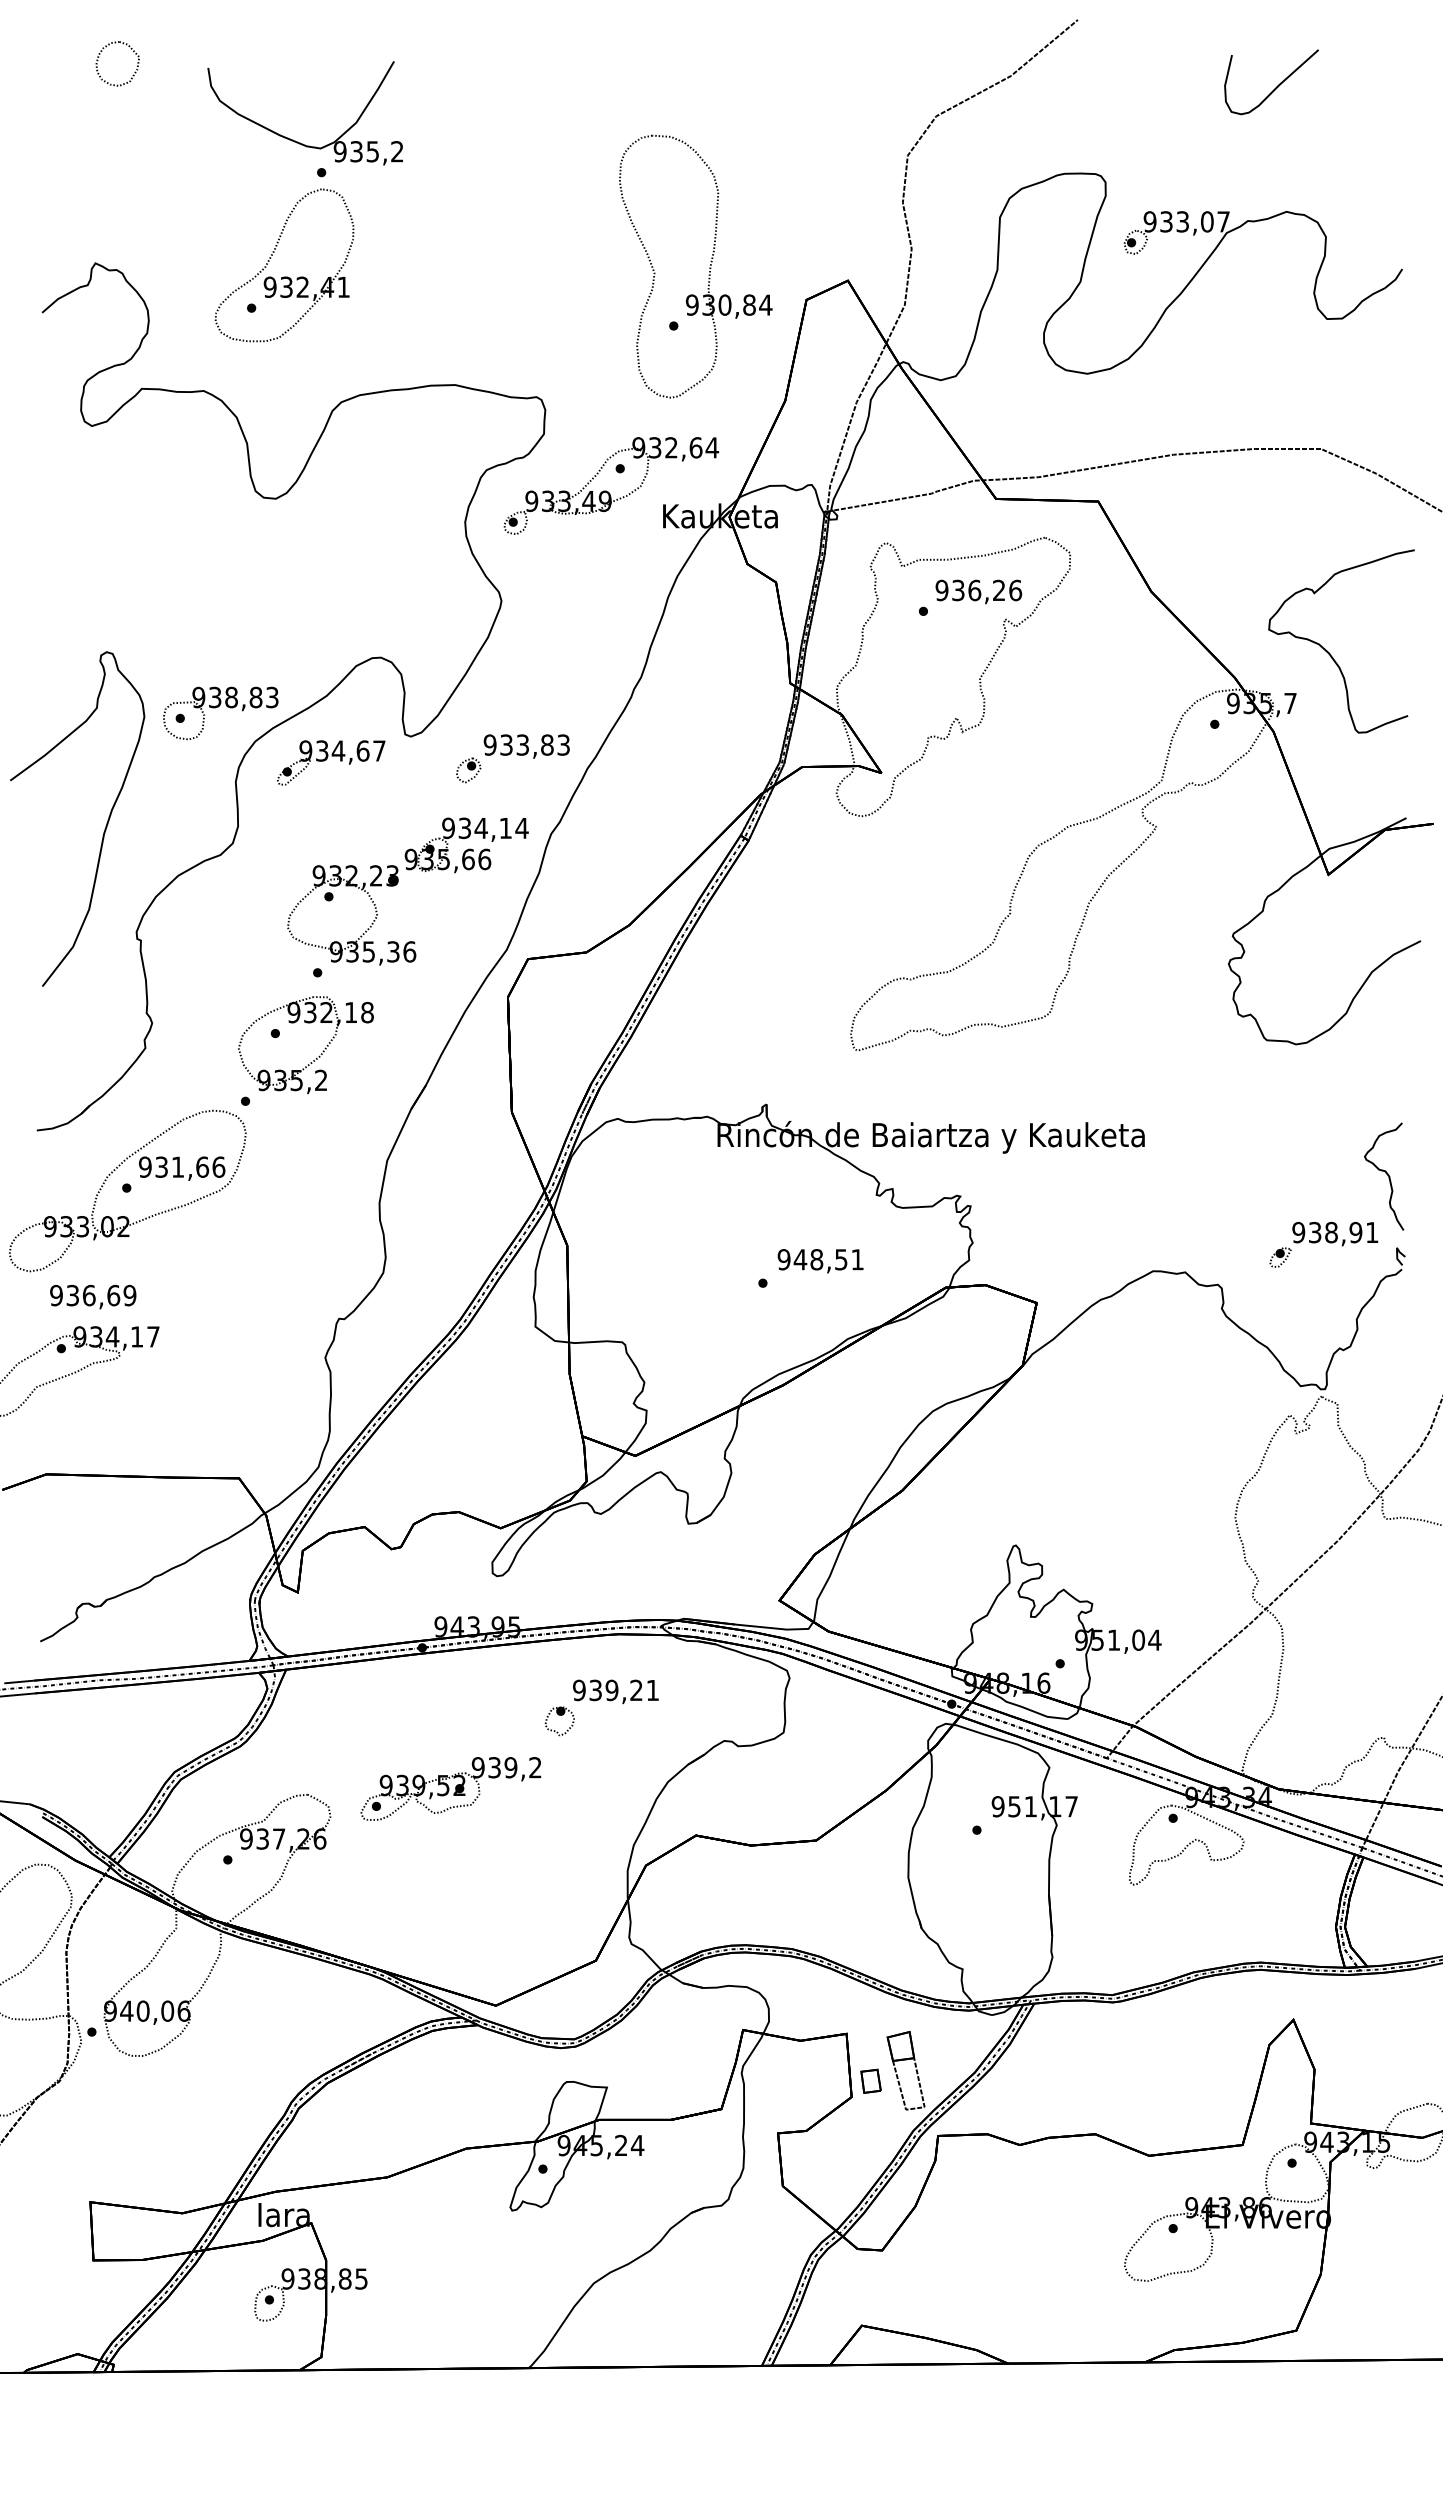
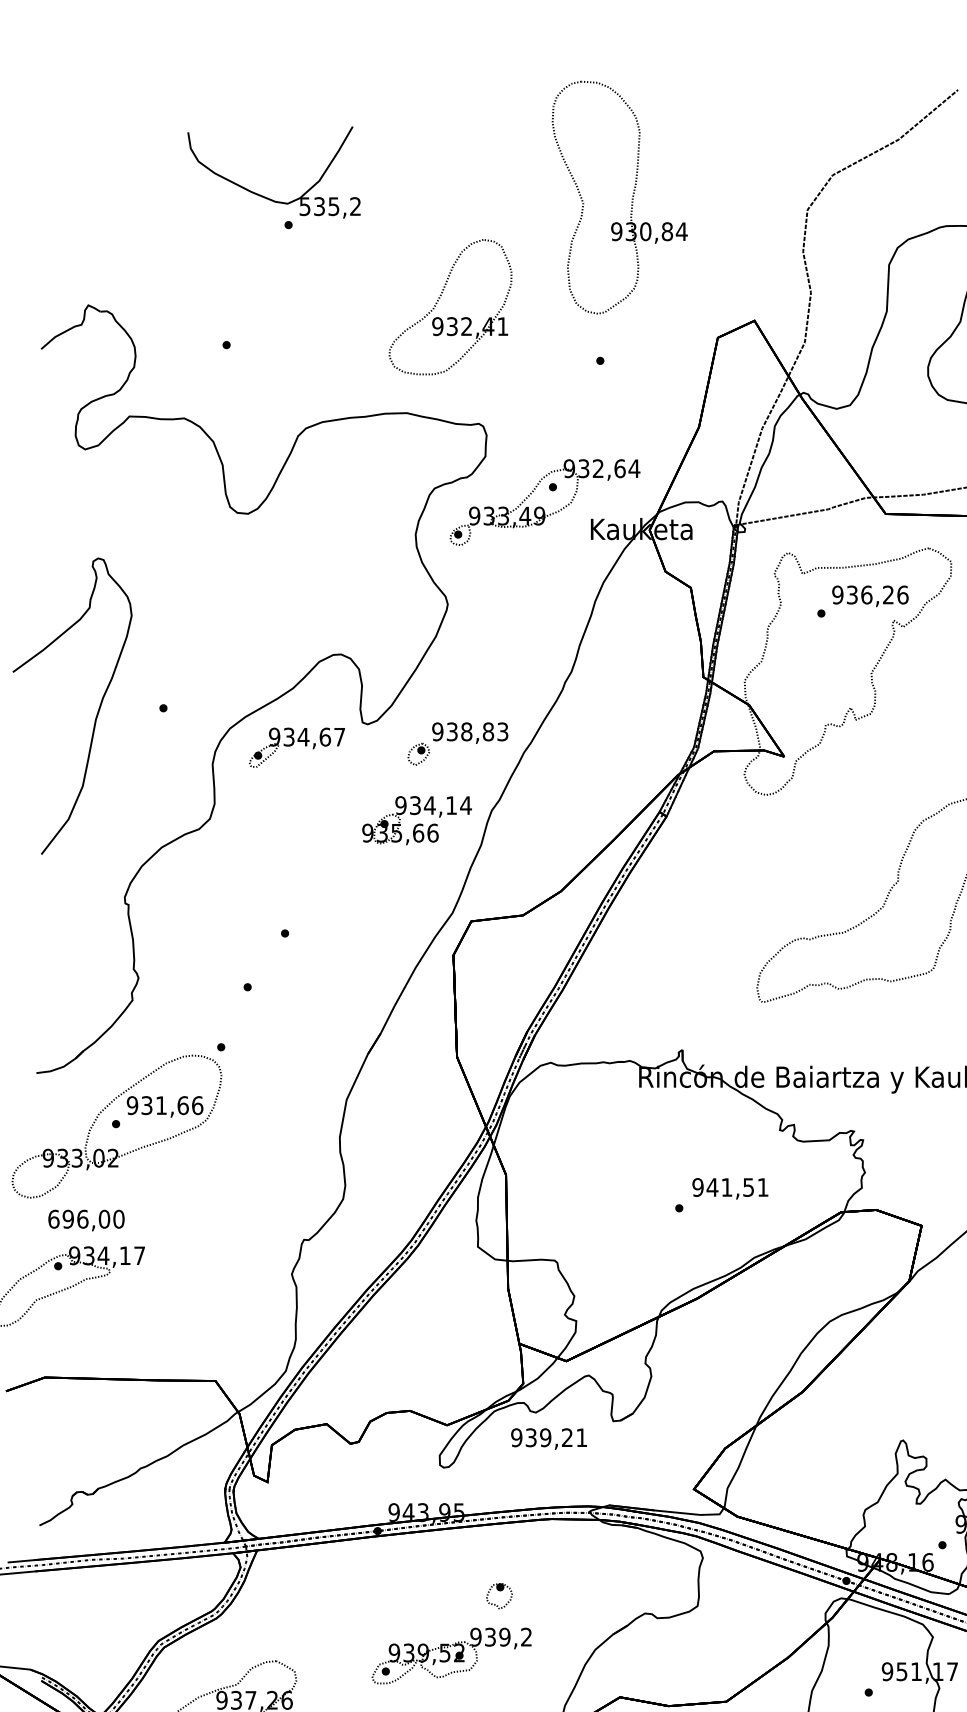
part: (99, 57) -> (91, 123), removed
text: (339, 151) -> (304, 206), 935,2 -> 535,2
part: (709, 267) -> (631, 198), moved
part: (284, 276) -> (450, 317), moved
part: (218, 707) -> (197, 698), removed
text: (522, 744) -> (466, 731), 933,83 -> 938,83
curve: (105, 826) -> (97, 712), moved
part: (365, 930) -> (327, 896), removed
part: (313, 1060) -> (281, 1011), removed
text: (816, 1259) -> (726, 1187), 948,51 -> 941,51
text: (93, 1295) -> (86, 1219), 936,69 -> 696,00
text: (615, 1691) -> (548, 1438), moved
part: (450, 1788) -> (451, 1655), moved

